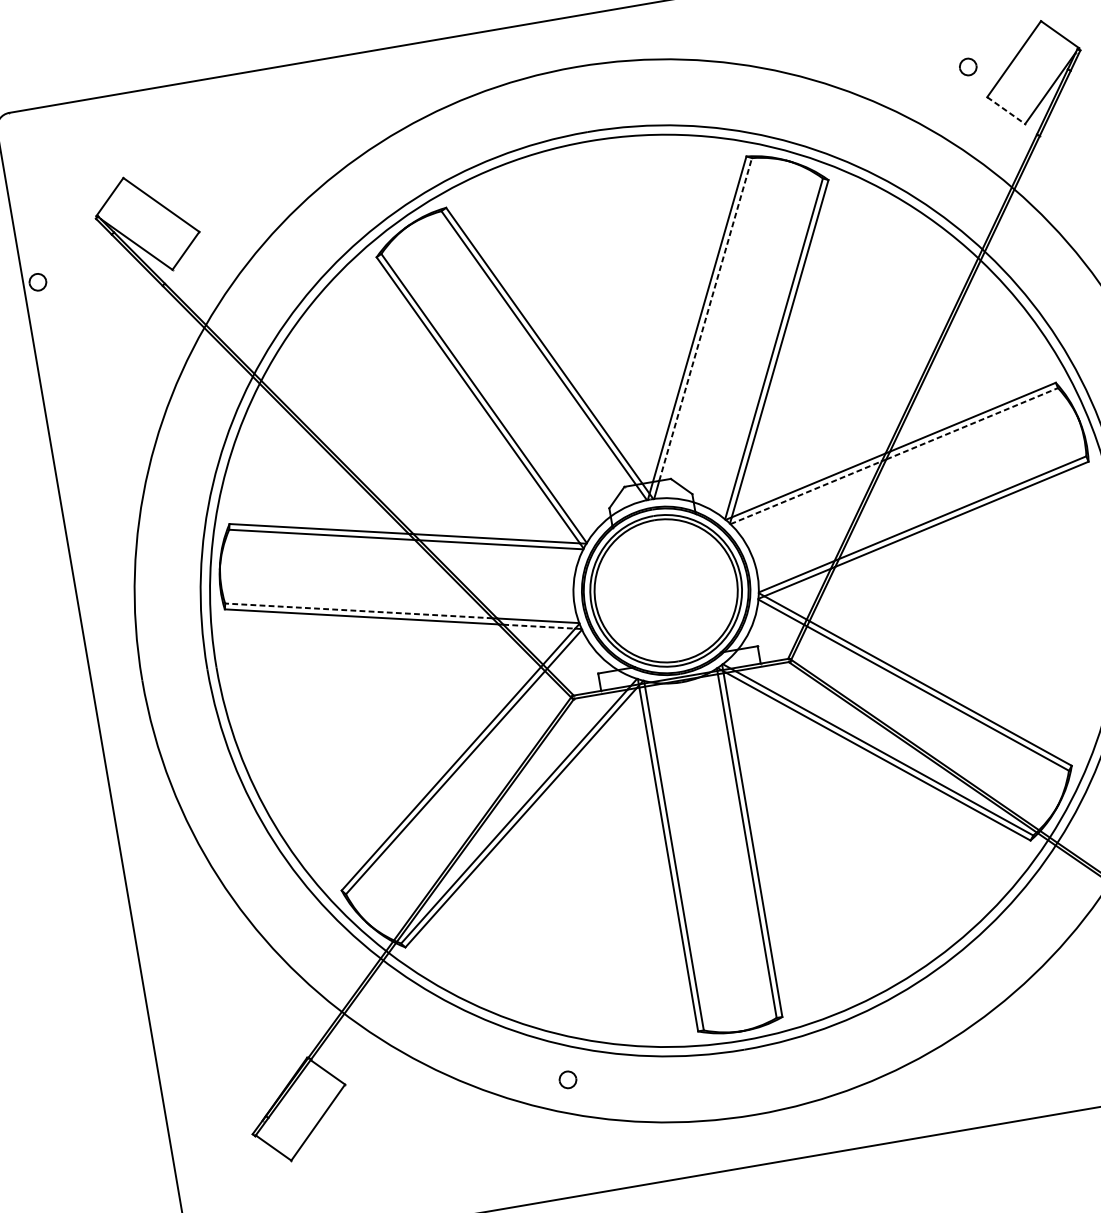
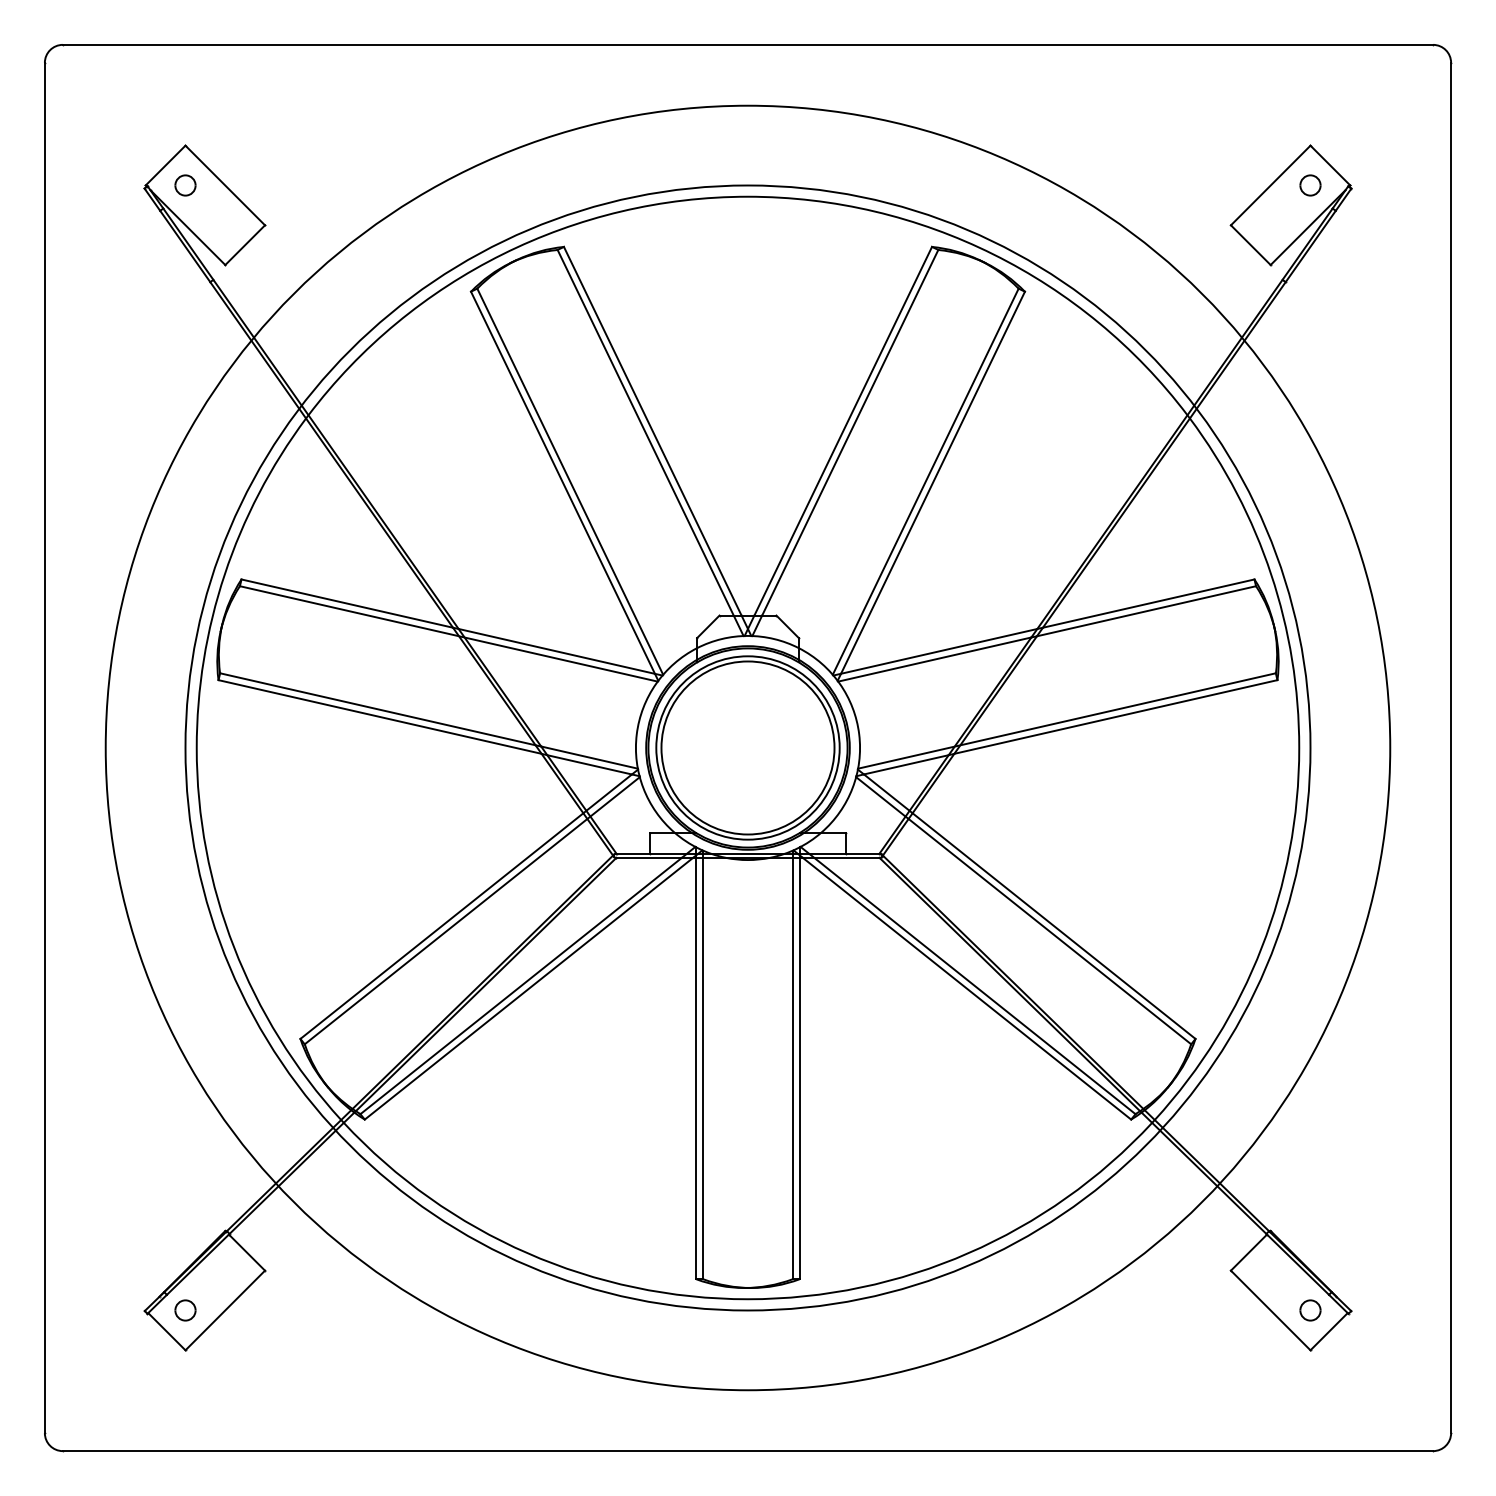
part: (968, 67) -> (1310, 185), moved
line: (1006, 110) -> (1251, 245), dashed -> solid
part: (37, 282) -> (185, 185), moved
line: (705, 319) -> (850, 432), dashed -> solid
line: (973, 423) -> (1147, 611), dashed -> solid
line: (806, 492) -> (935, 659), dashed -> solid
line: (358, 611) -> (377, 709), dashed -> solid
line: (541, 626) -> (592, 765), dashed -> solid
part: (568, 1079) -> (185, 1310), moved

